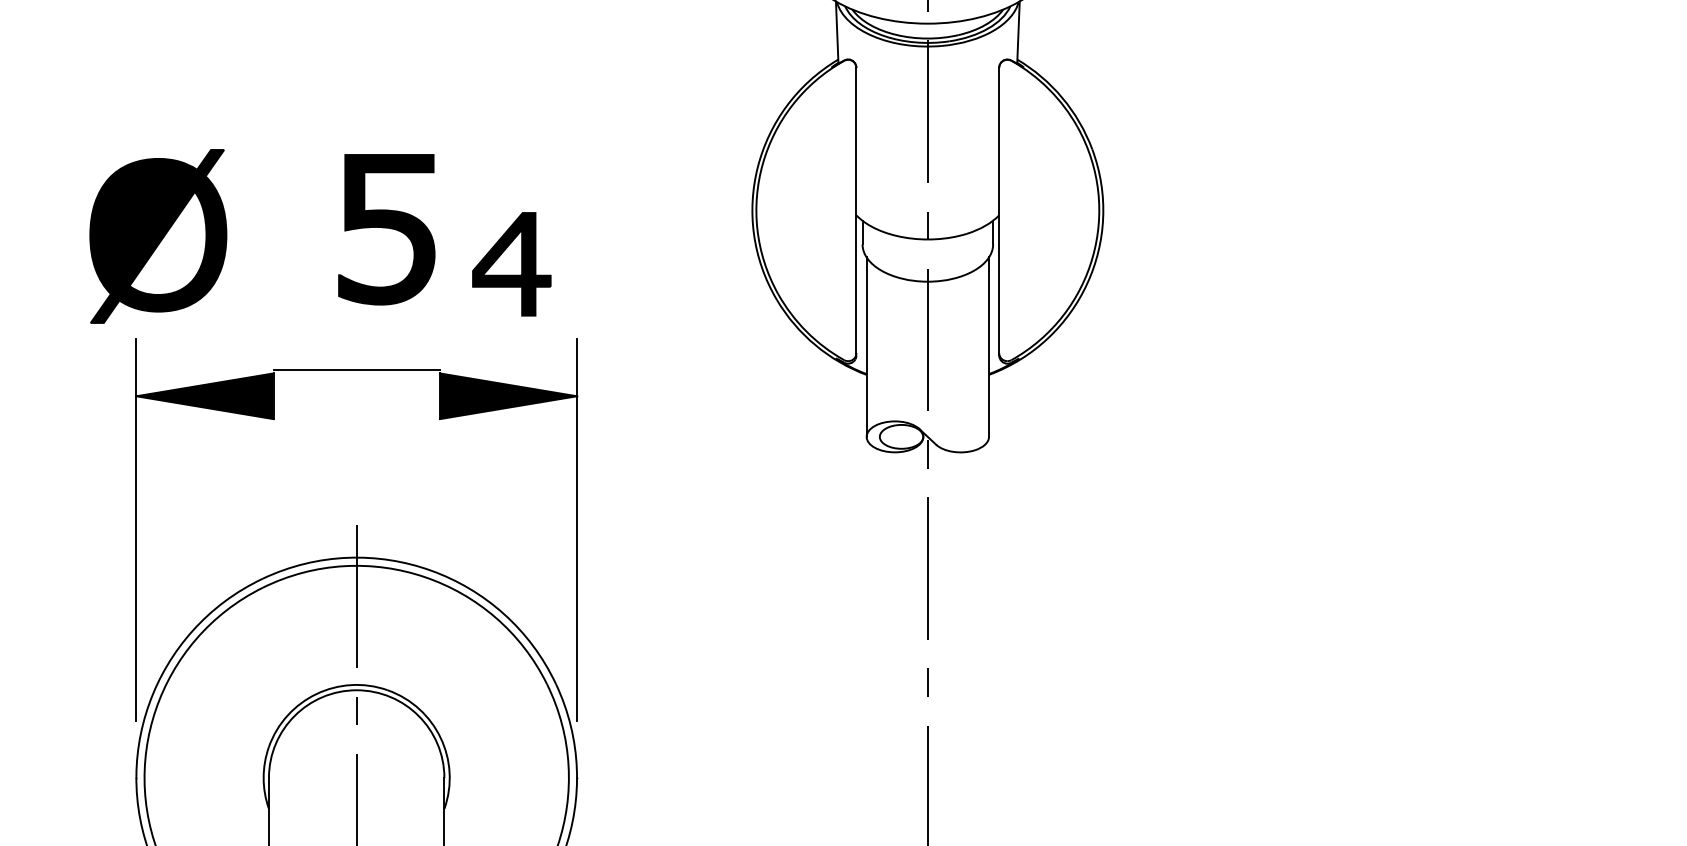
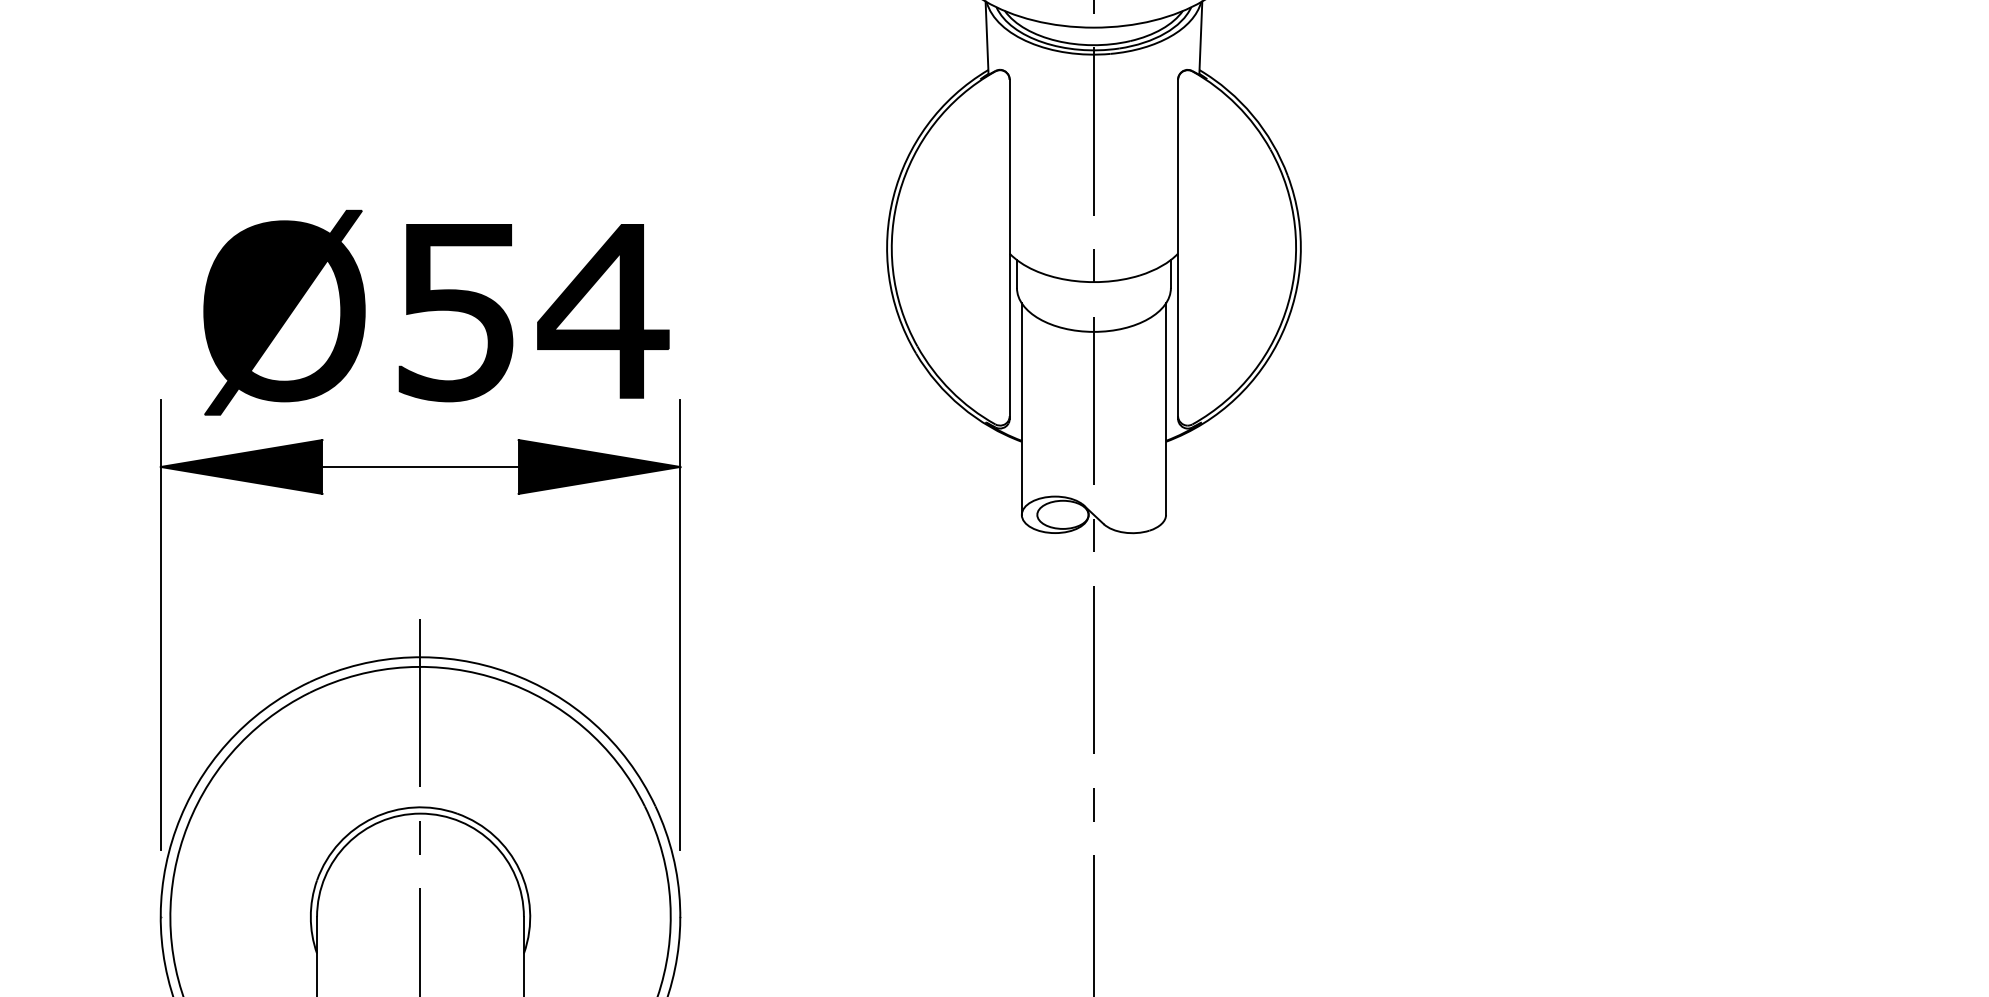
part: (386, 229) -> (455, 312), moved
part: (158, 236) -> (284, 312), moved
part: (511, 264) -> (603, 311), size x1.43
line: (356, 370) -> (420, 467), moved

